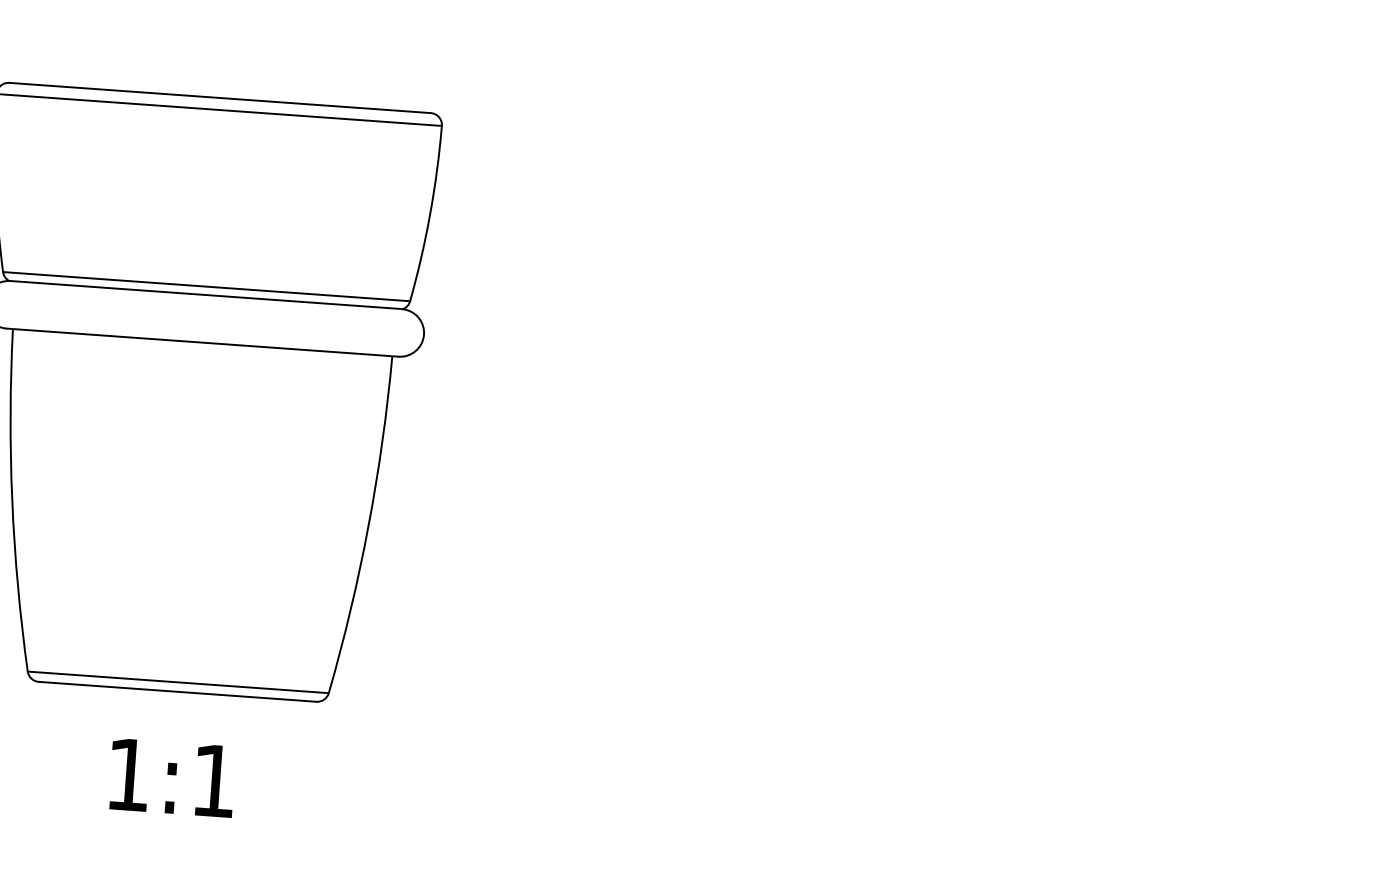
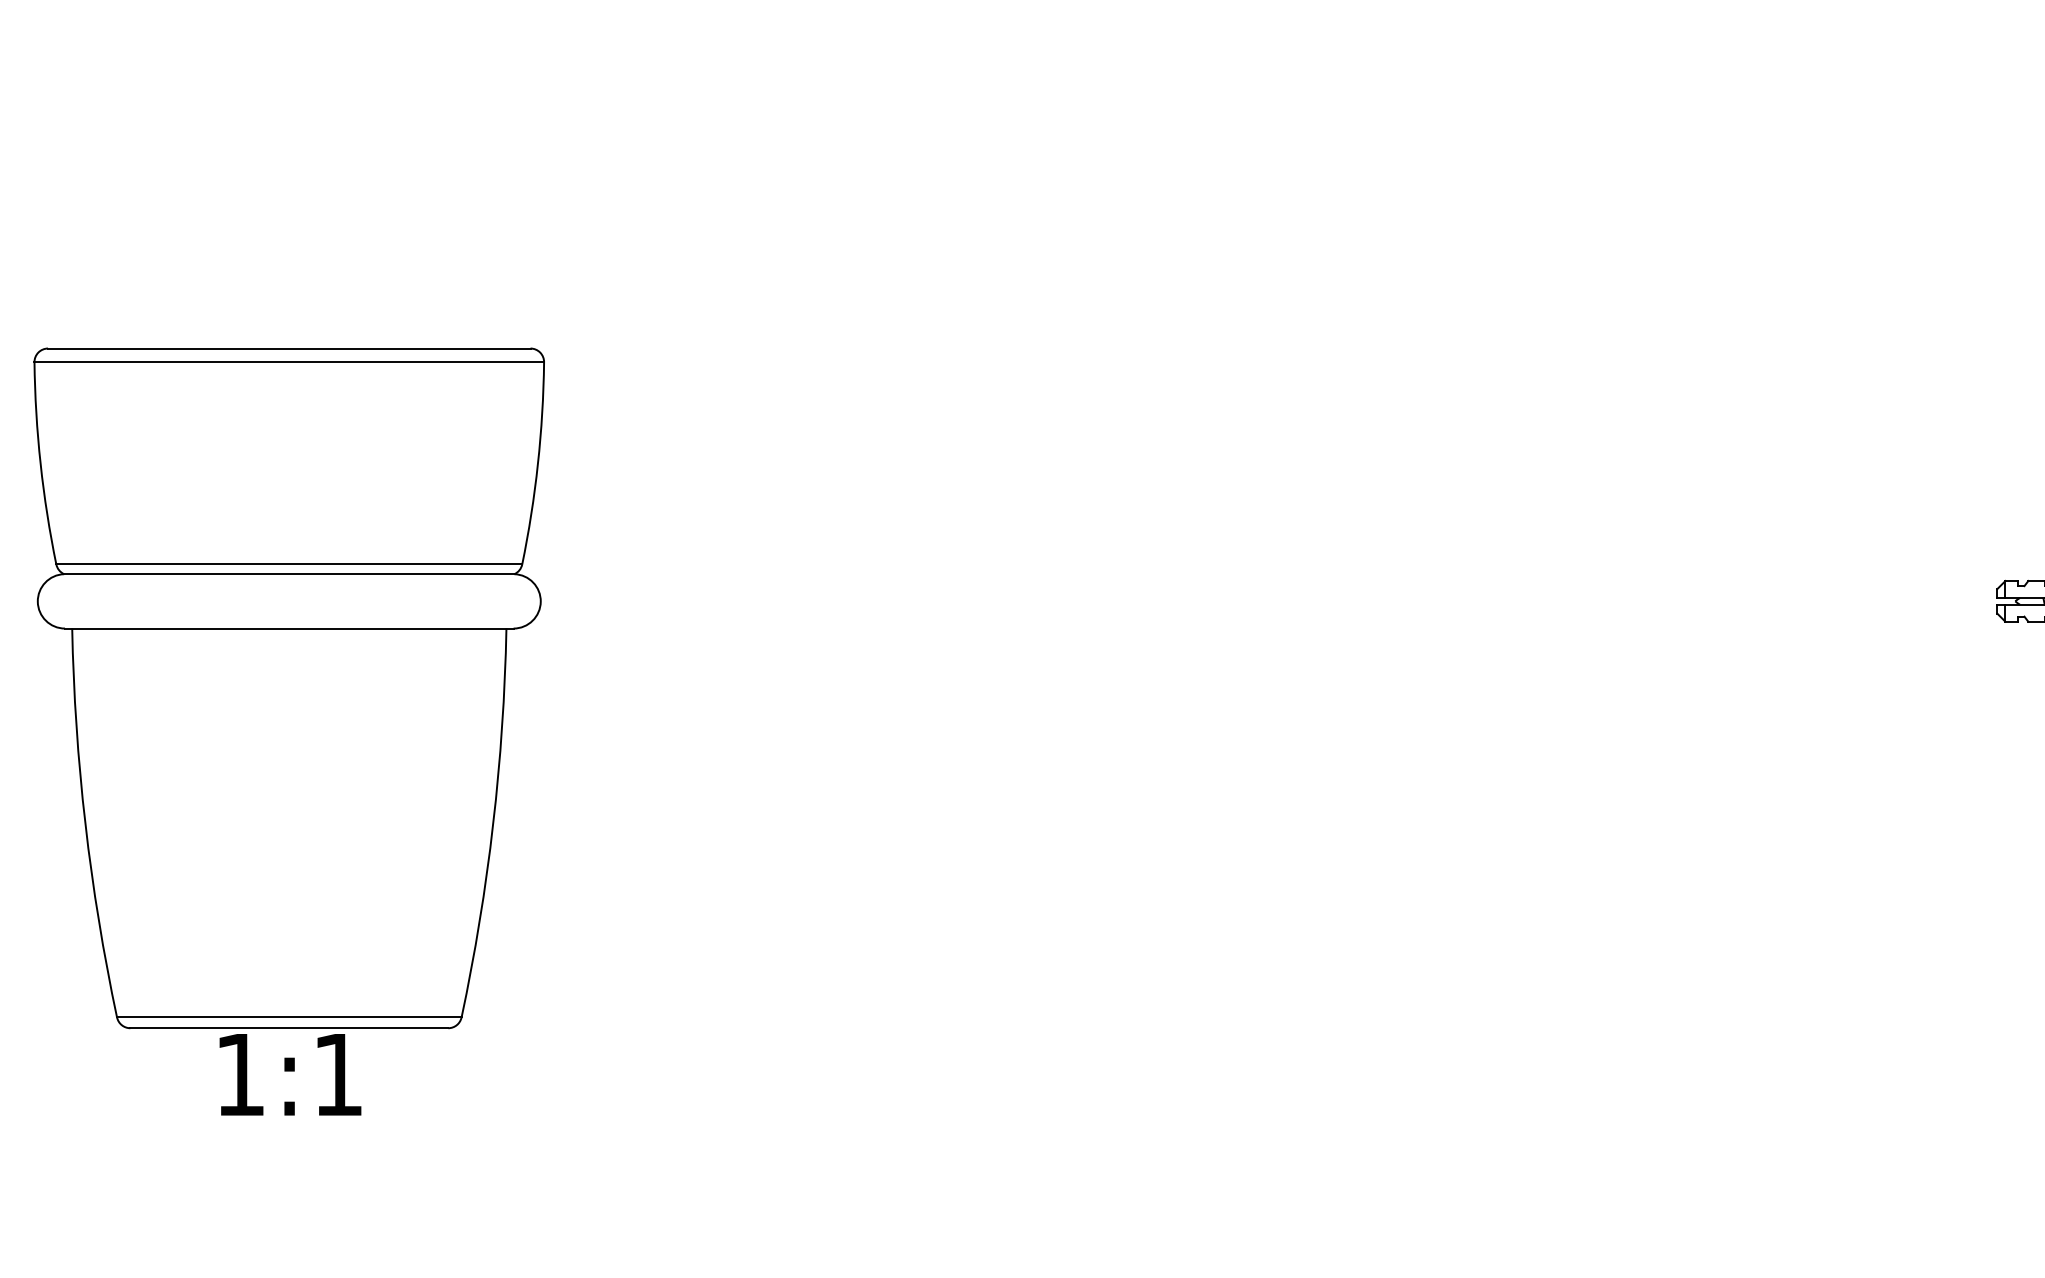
text: (172, 777) -> (290, 1074), moved

